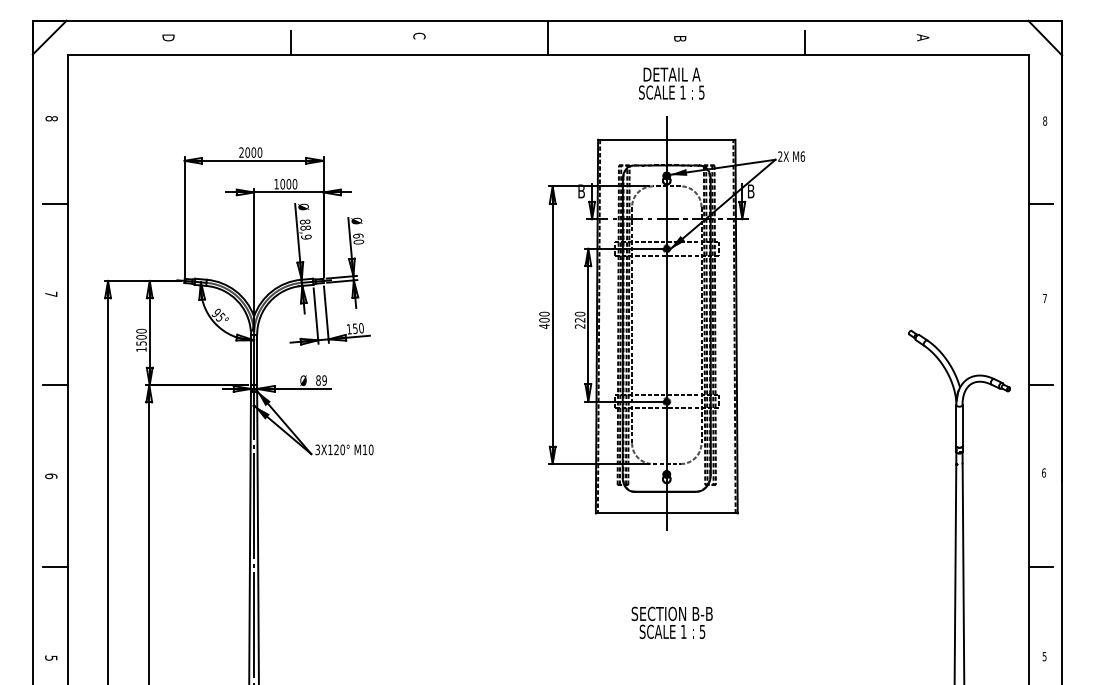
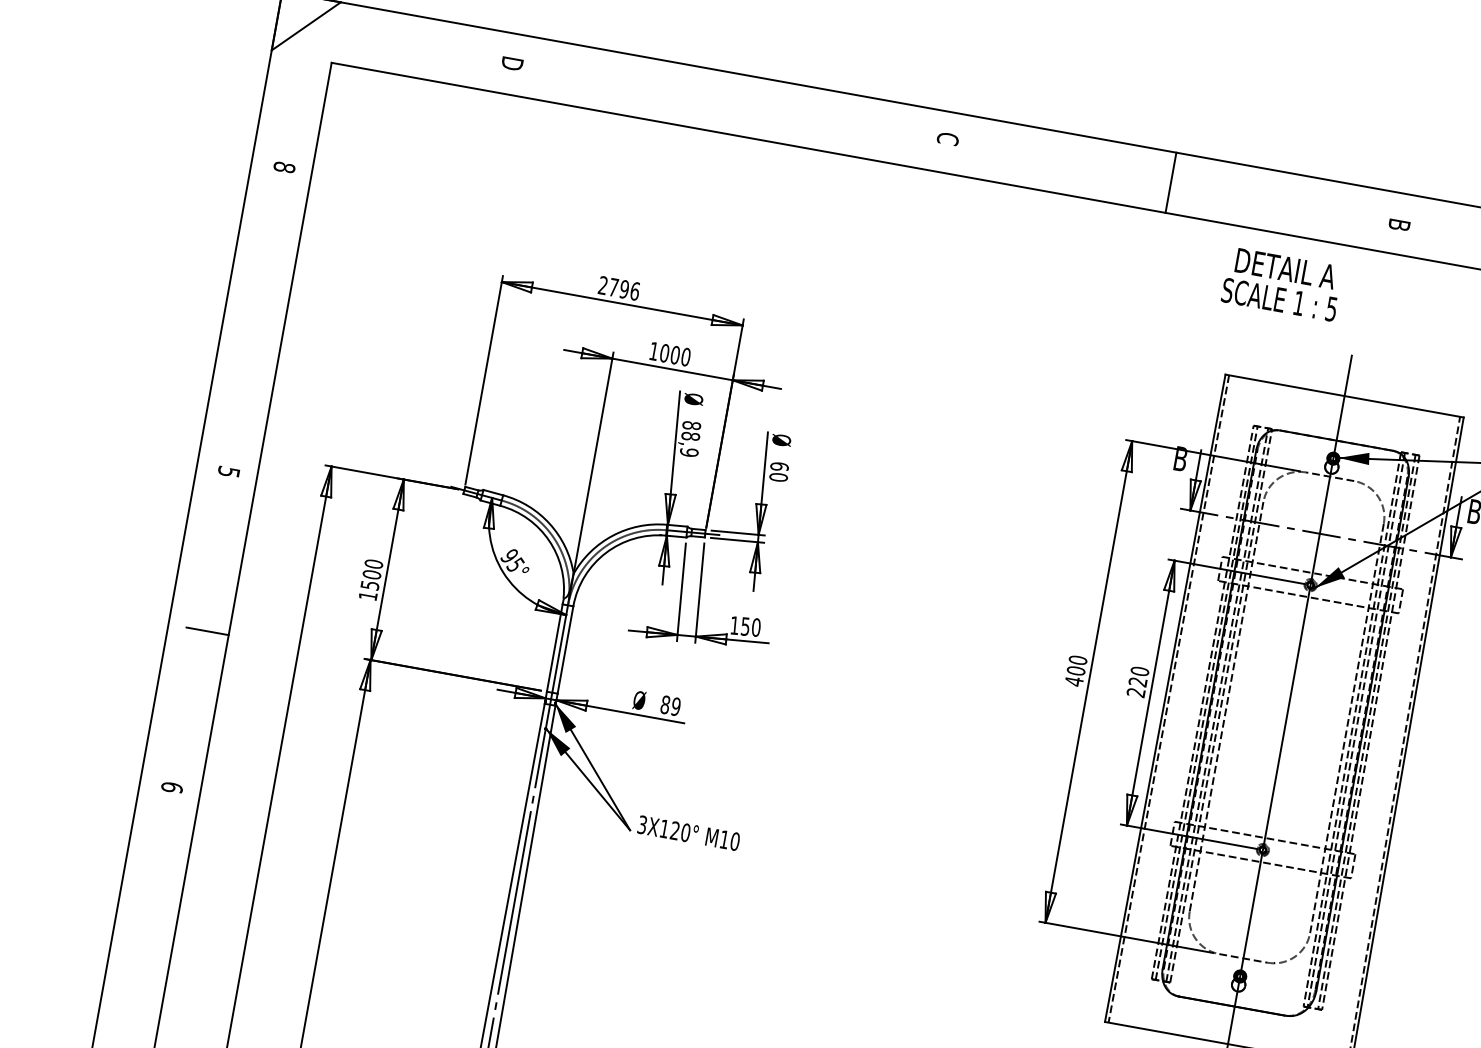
line: (291, 43) -> (723, 111), removed
text: (671, 83) -> (1281, 283), moved
text: (253, 152) -> (623, 289), 2000 -> 2796
line: (55, 203) -> (264, 315), removed
text: (51, 293) -> (229, 470), 7 -> 5
line: (55, 567) -> (150, 947), removed

